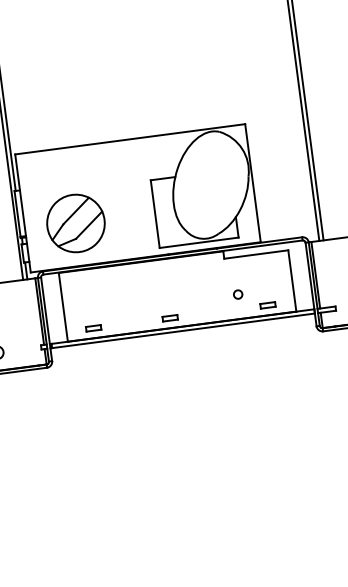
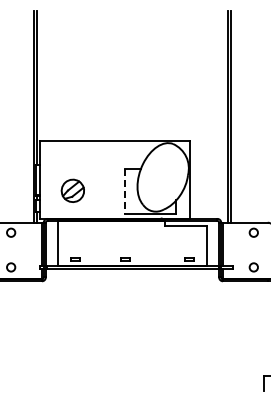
line: (155, 215) -> (124, 192), solid -> dashed
part: (75, 223) -> (72, 190), size x0.6
circle: (236, 293) -> (170, 249), removed

